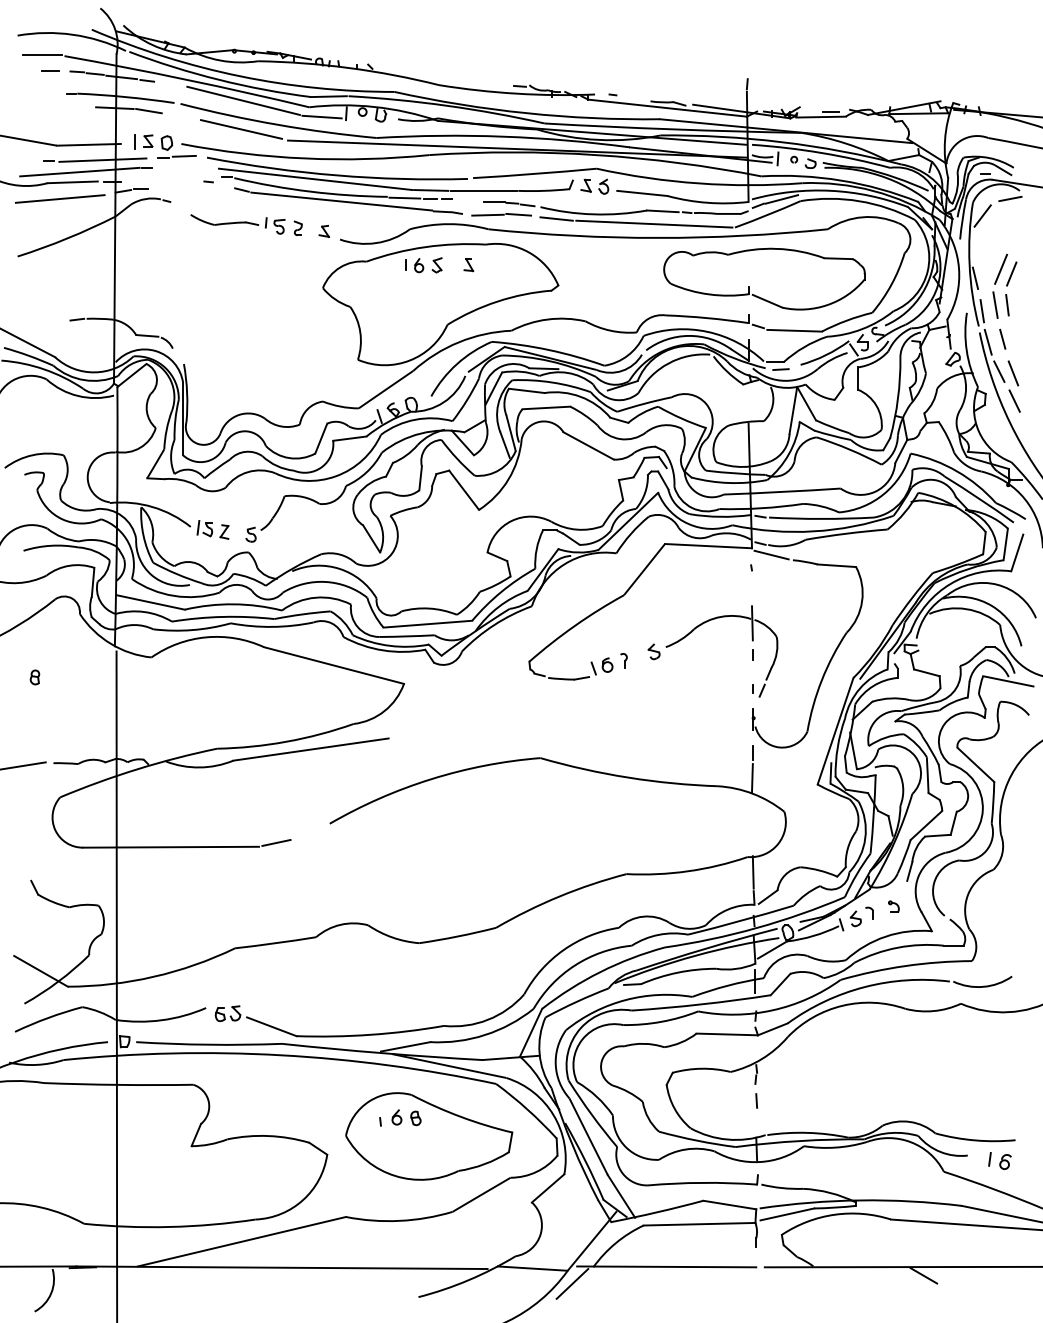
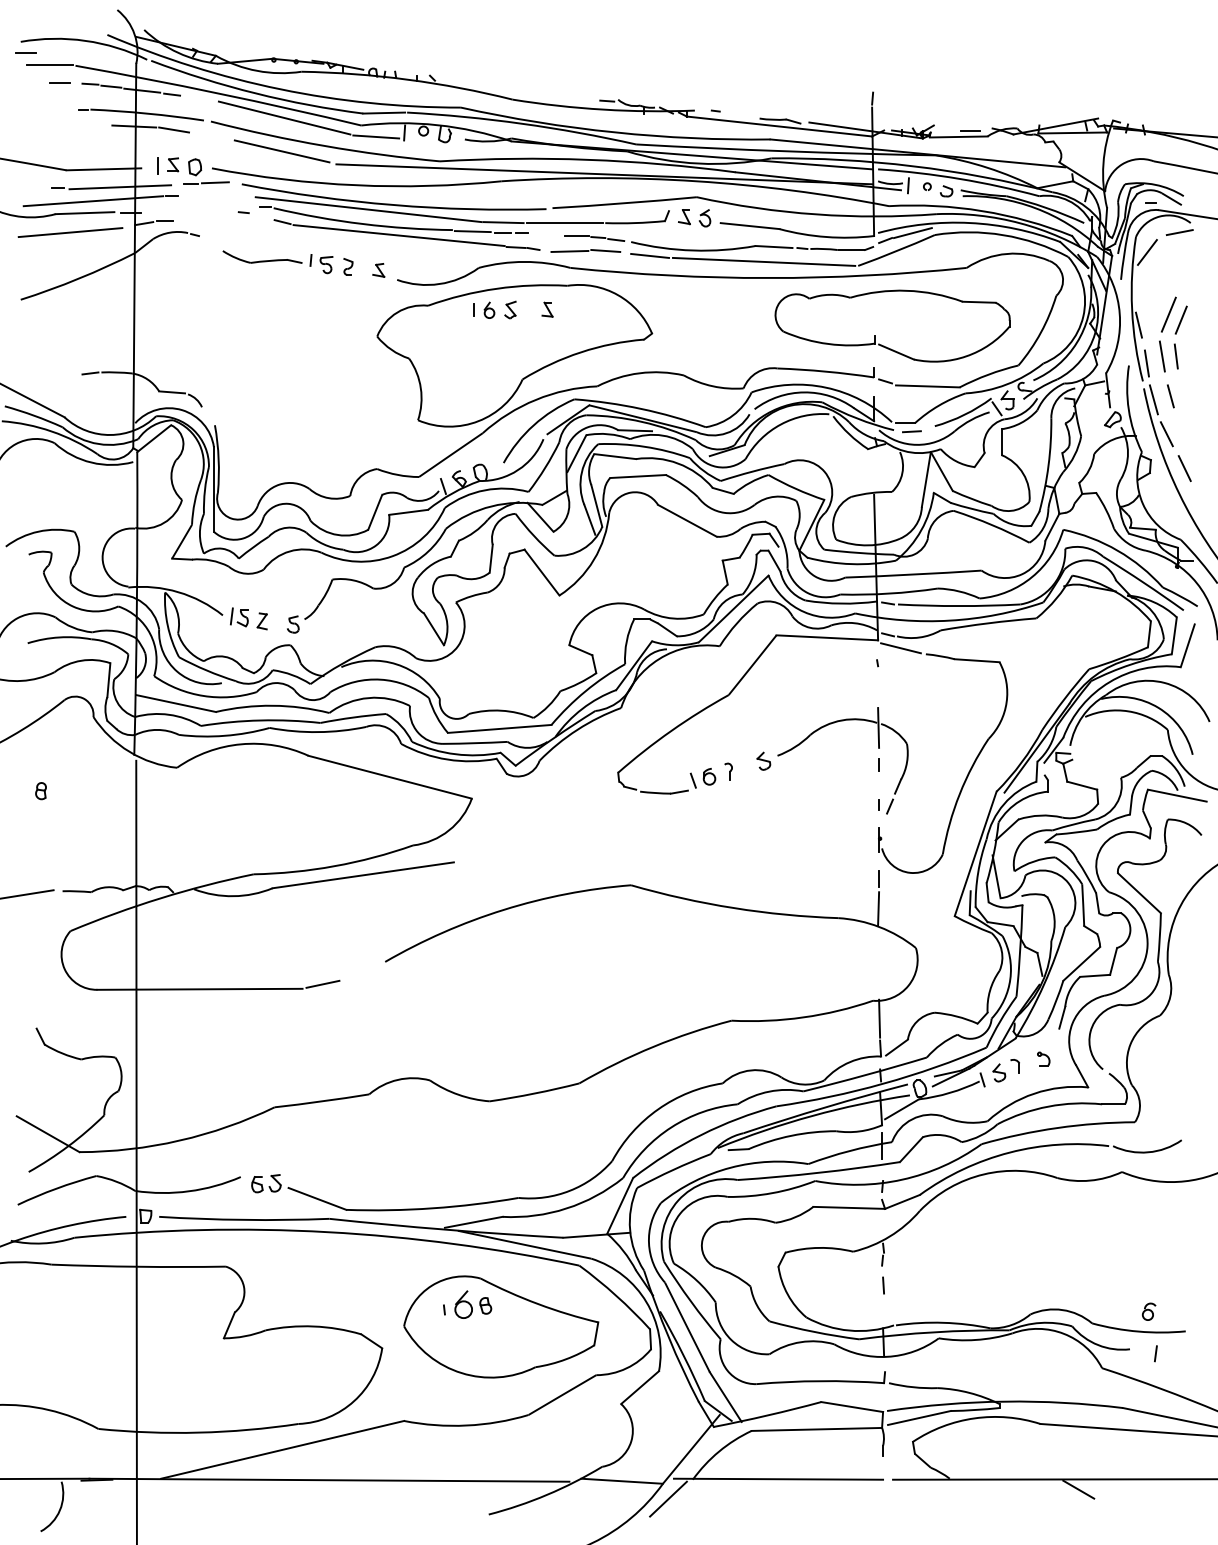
line: (21, 44) -> (25, 52), added
line: (1012, 373) -> (1182, 436), removed
part: (396, 1117) -> (463, 1304), size x1.6
part: (1005, 1161) -> (1149, 1311), moved

